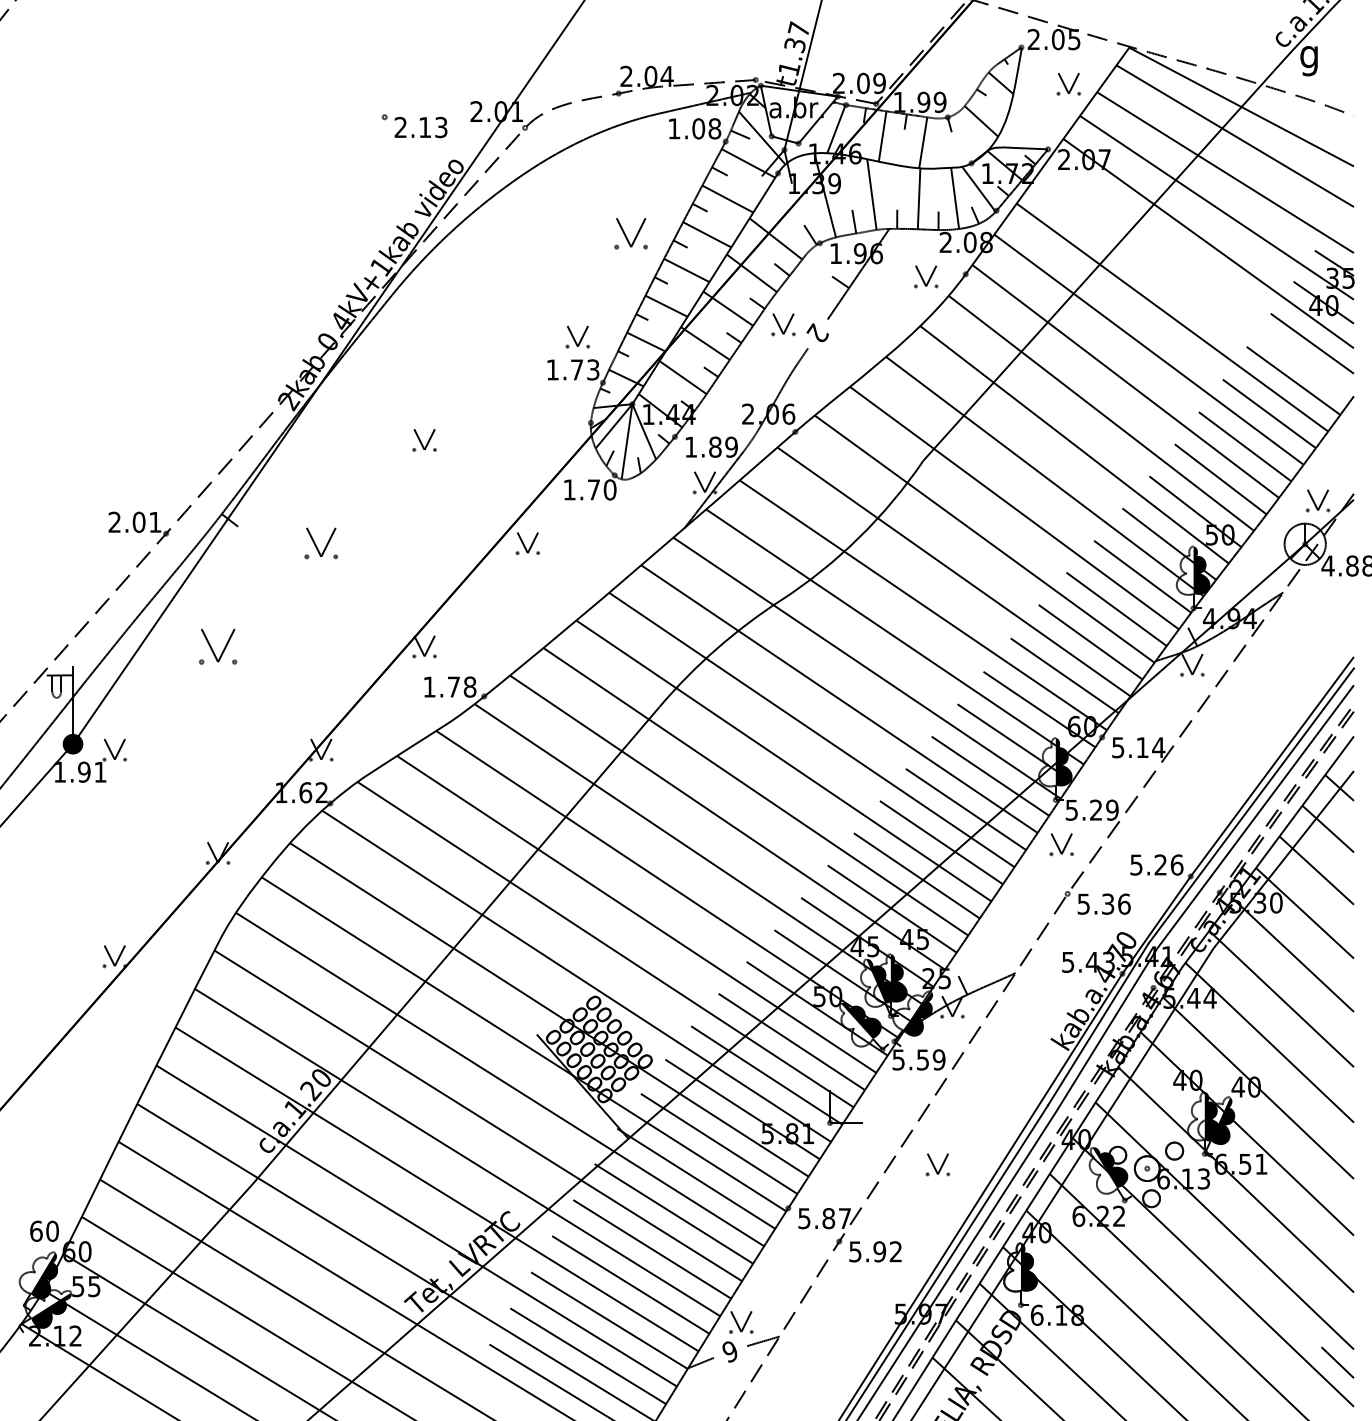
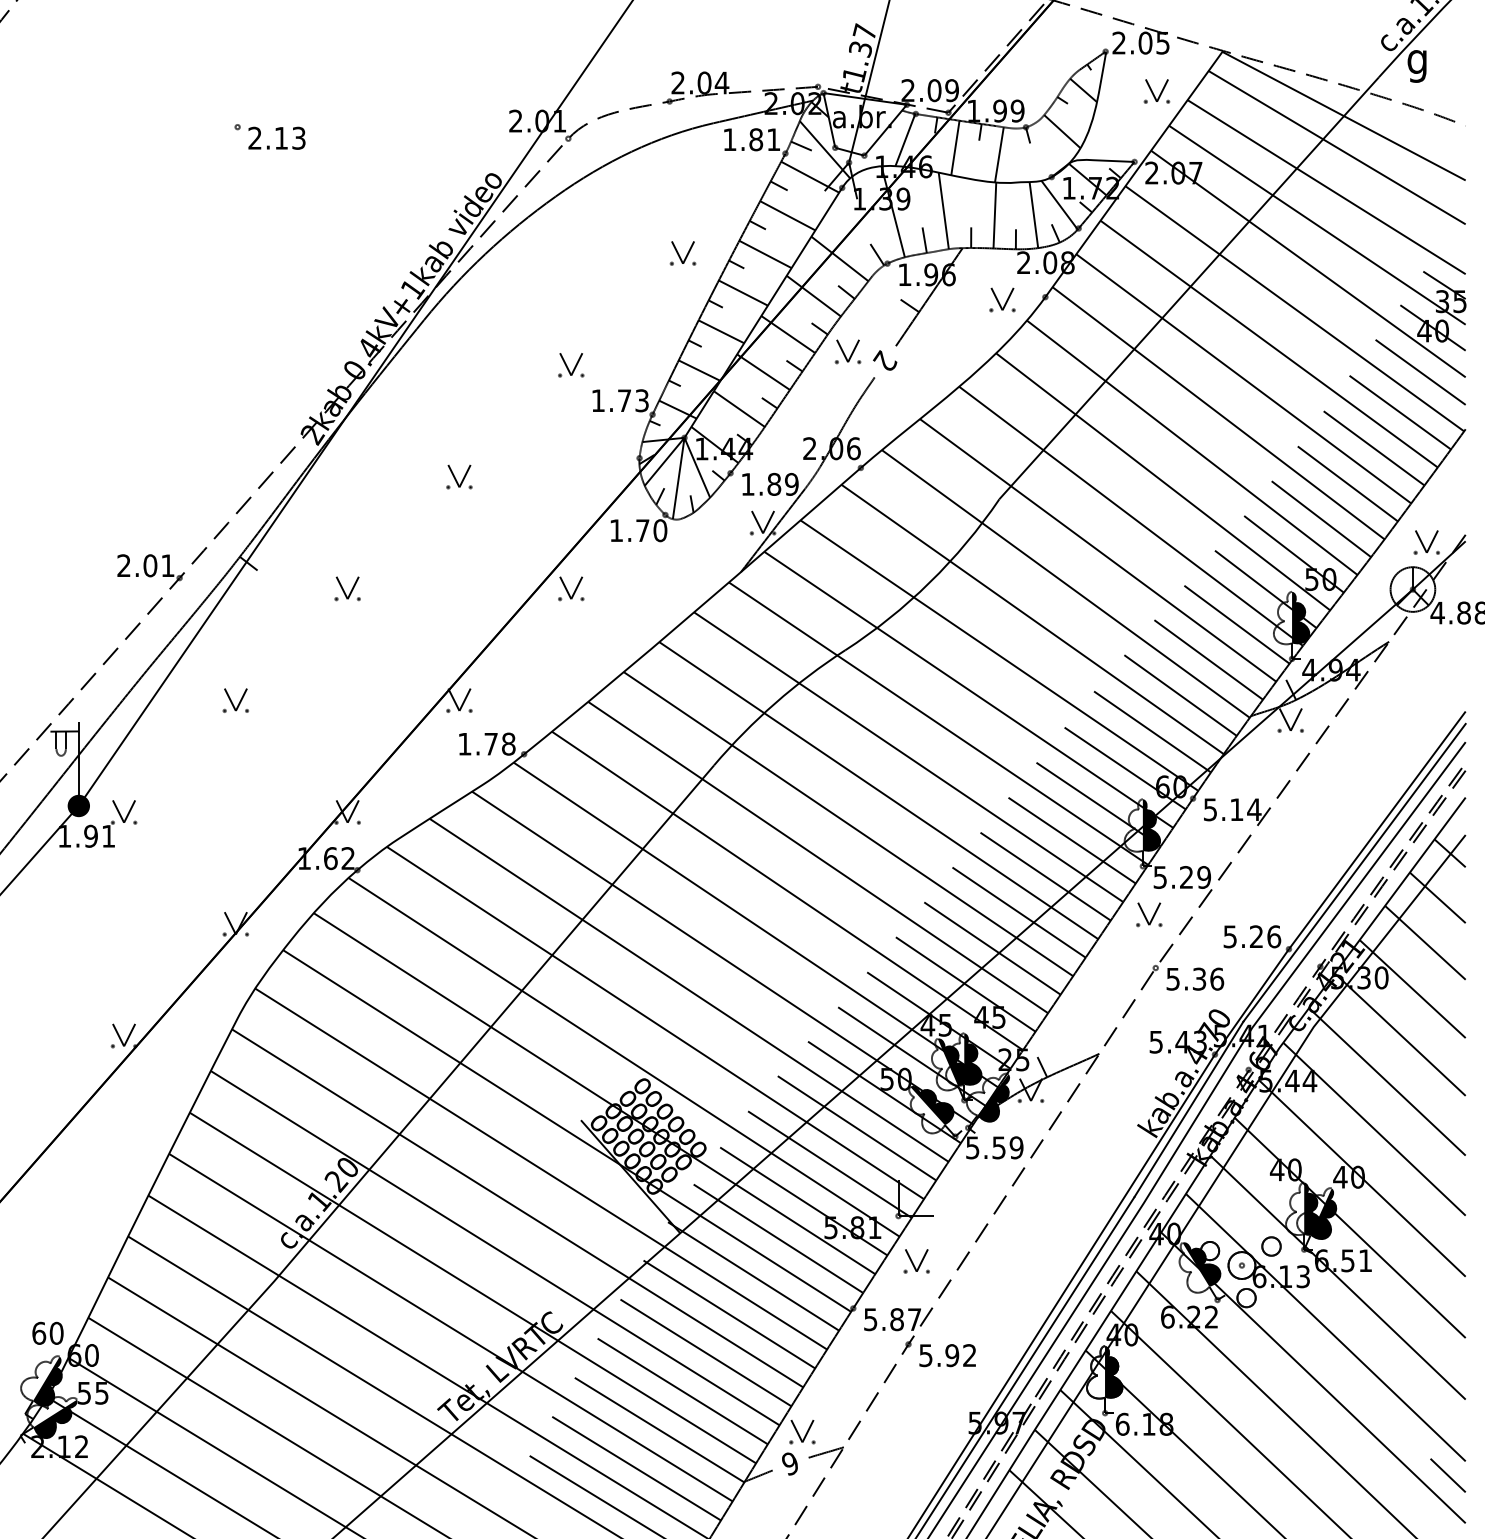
text: (706, 128) -> (764, 139), 1.08 -> 1.81
part: (414, 134) -> (269, 145), moved
part: (630, 233) -> (682, 253), size x0.71
line: (1195, 284) -> (1294, 308), added
part: (577, 336) -> (570, 364), moved
part: (321, 543) -> (347, 588), size x0.71
part: (217, 646) -> (235, 700), size x0.62
part: (937, 1164) -> (916, 1261), moved

